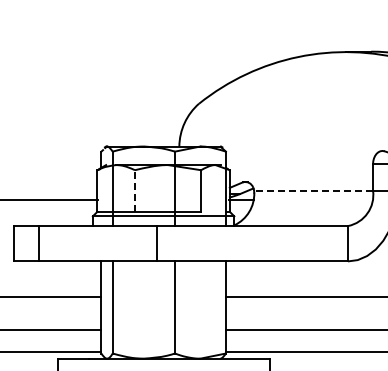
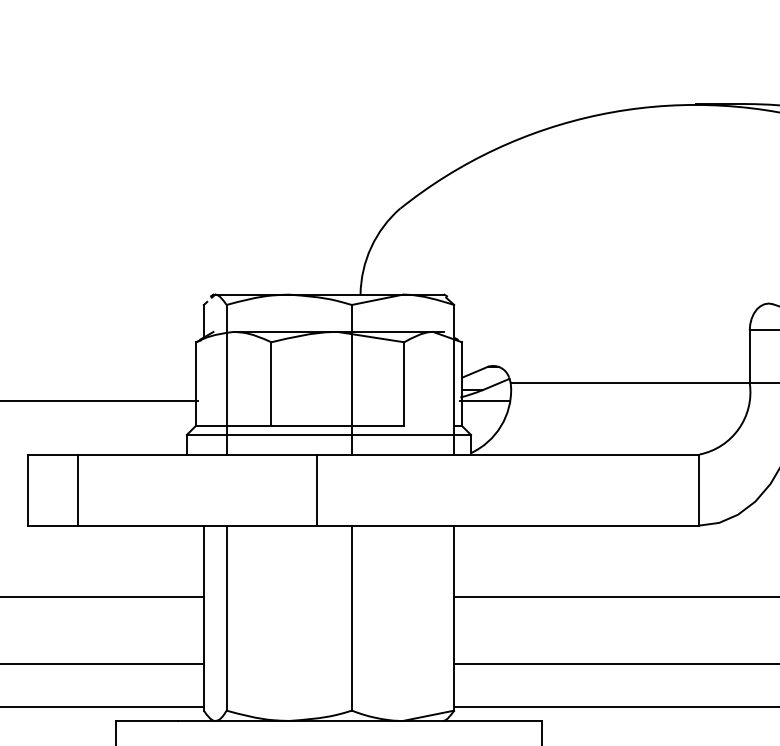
line: (313, 190) -> (630, 383), dashed -> solid
line: (134, 191) -> (270, 385), dashed -> solid

